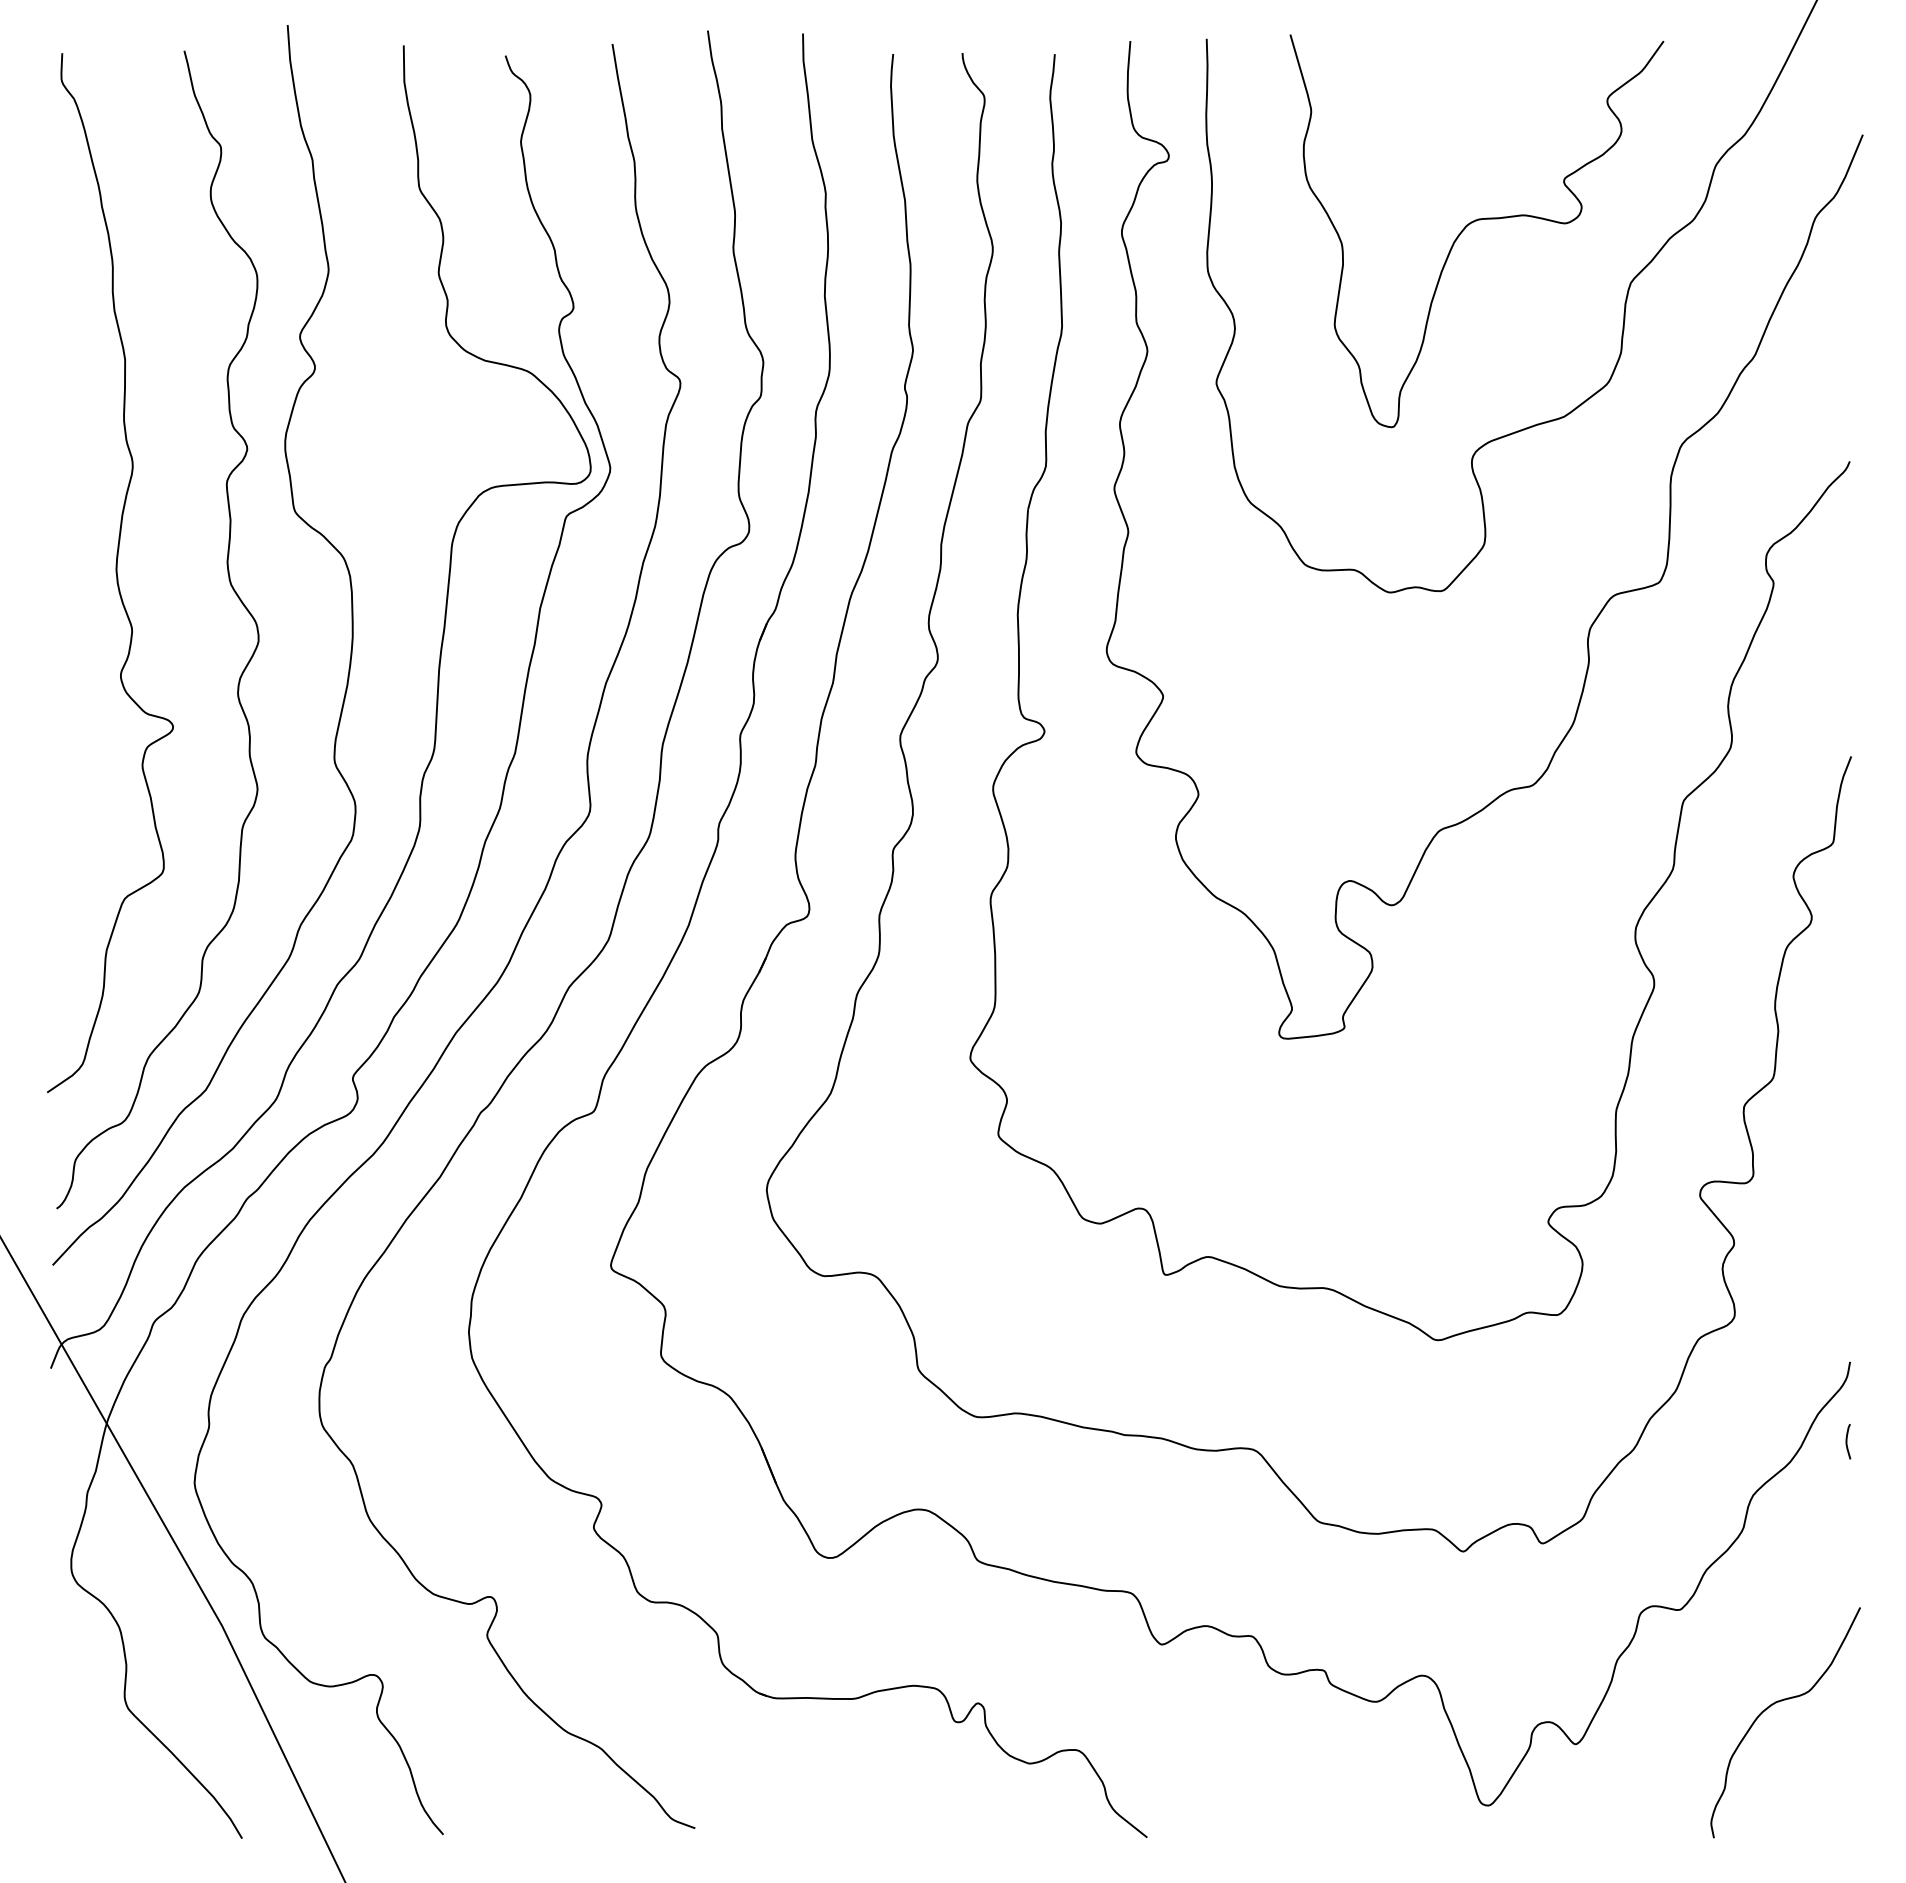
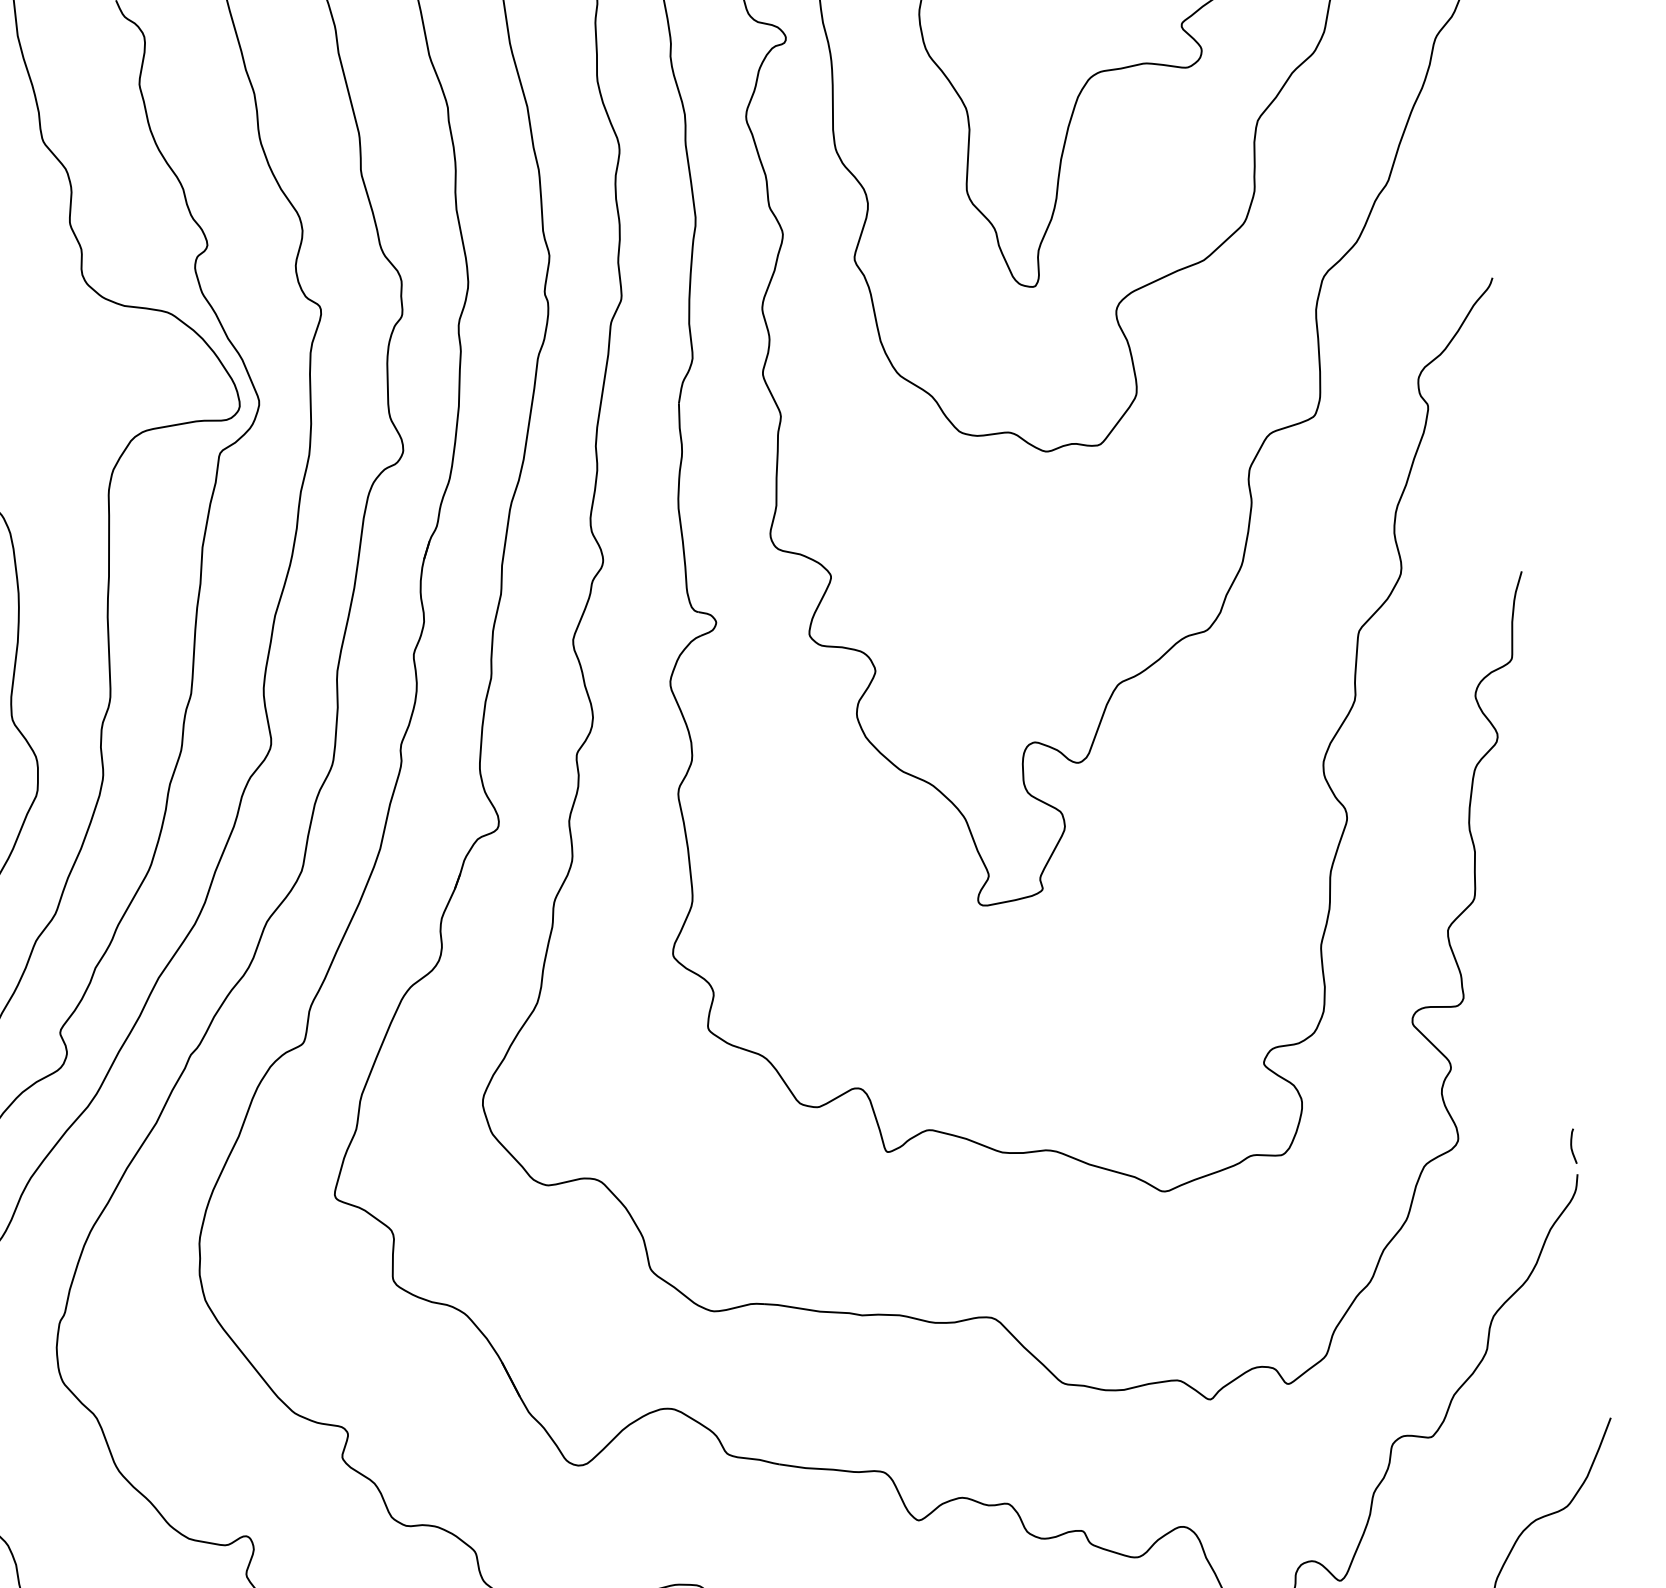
curve: (1847, 1441) -> (1572, 1146), moved

